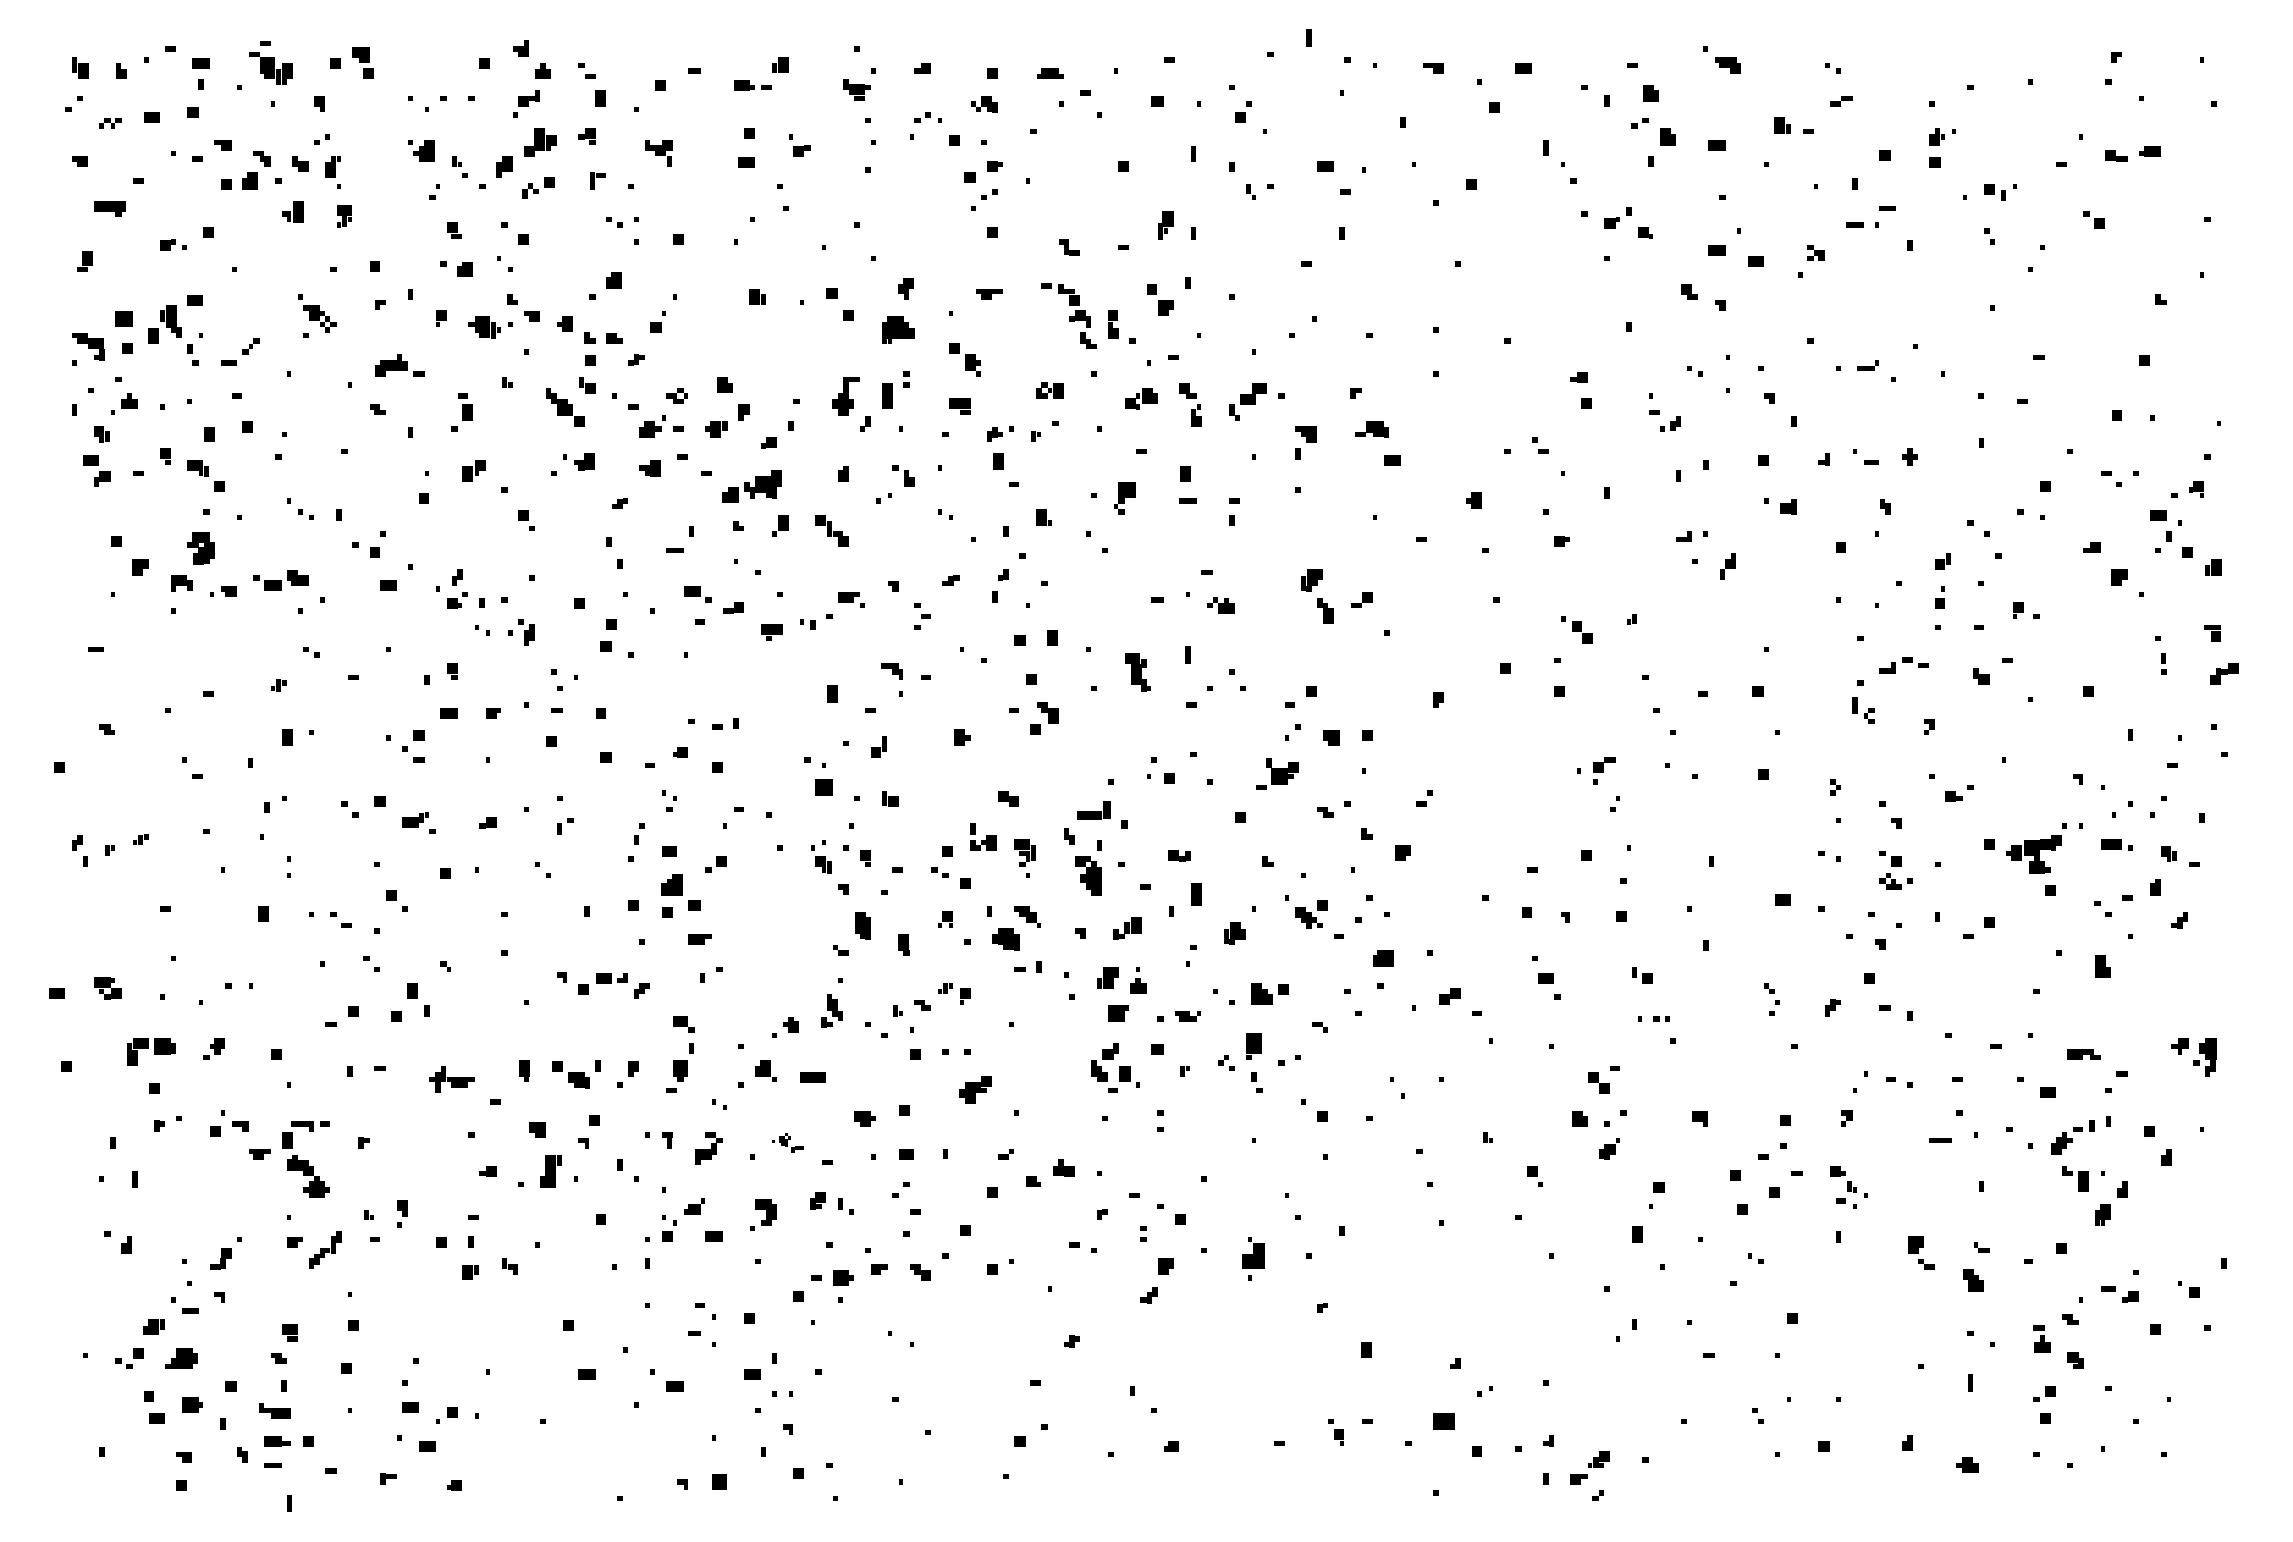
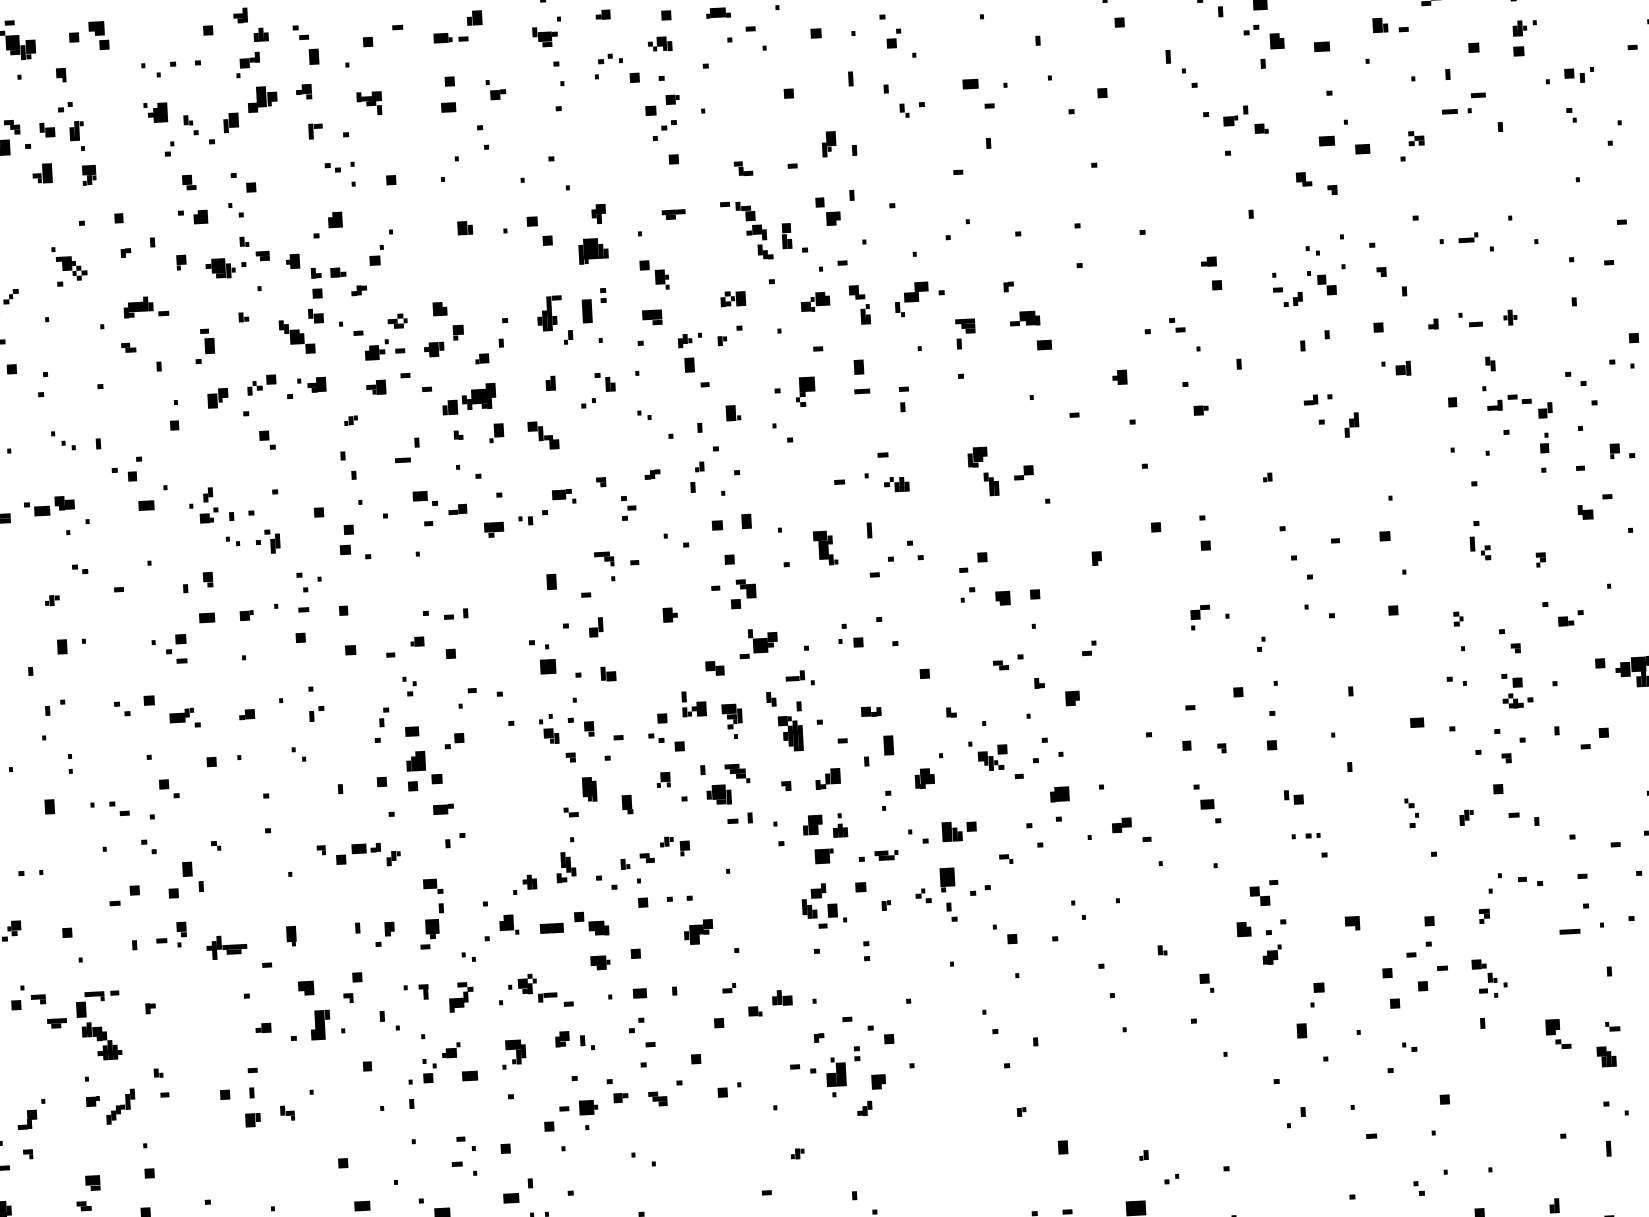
part: (538, 187) -> (262, 384), moved
part: (1576, 629) -> (1321, 282), moved
part: (1903, 665) -> (1509, 402), moved
part: (1604, 770) -> (1200, 617), moved
part: (1277, 773) -> (758, 643), moved
part: (1101, 814) -> (799, 677), size x0.62
part: (570, 1074) -> (590, 923), moved
part: (787, 1142) -> (532, 988), size x1.67
part: (402, 1213) -> (181, 934), moved
part: (1253, 1258) -> (836, 1076), moved

